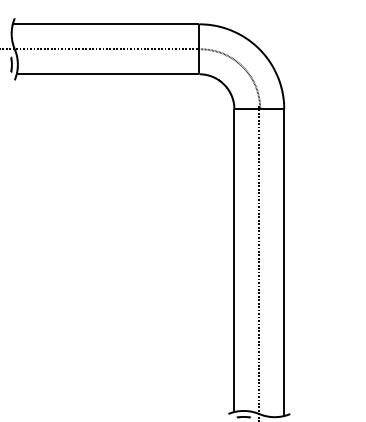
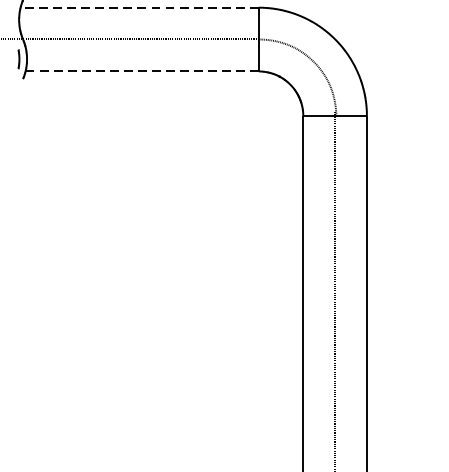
line: (105, 24) -> (138, 7), solid -> dashed
line: (108, 74) -> (142, 71), solid -> dashed

